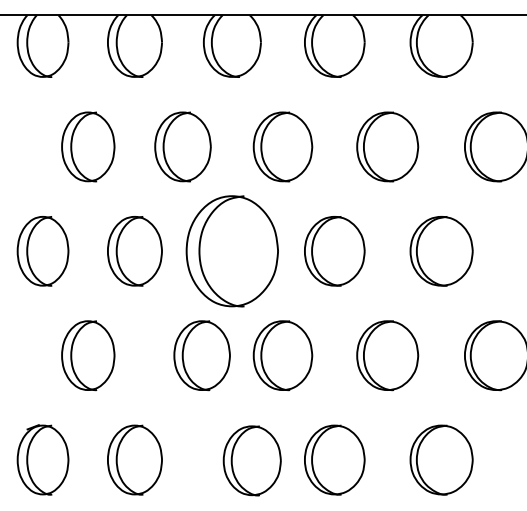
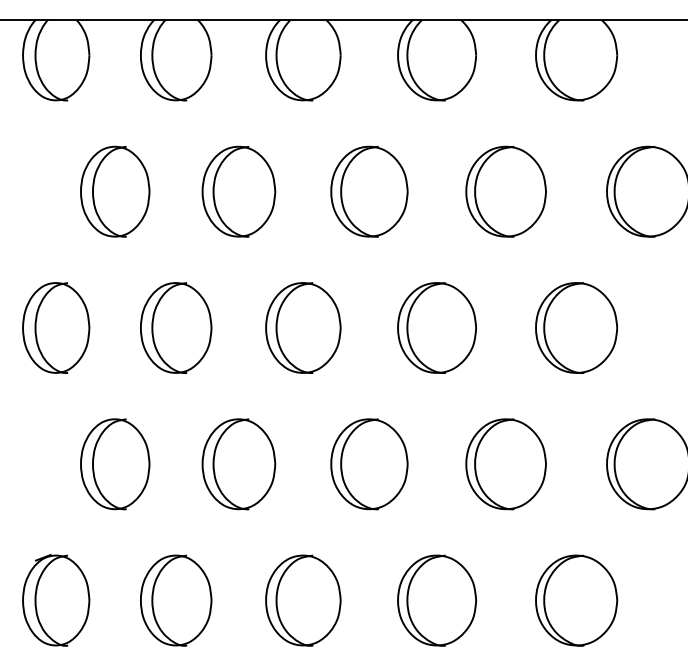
part: (232, 250) -> (303, 327), size x0.62
part: (201, 355) -> (238, 464), moved
part: (252, 460) -> (303, 600), moved

